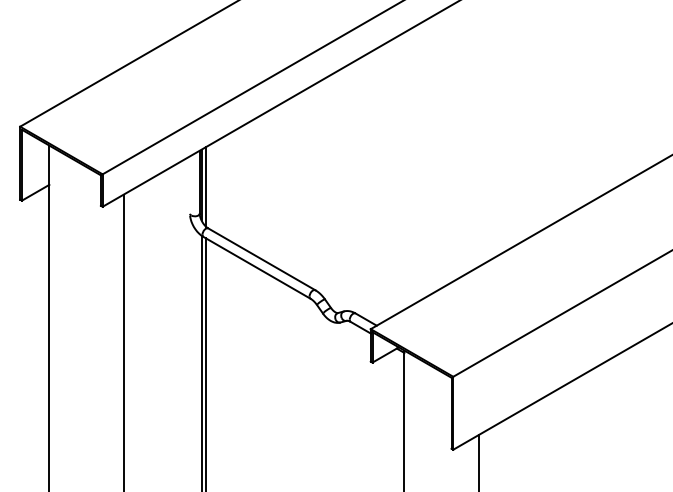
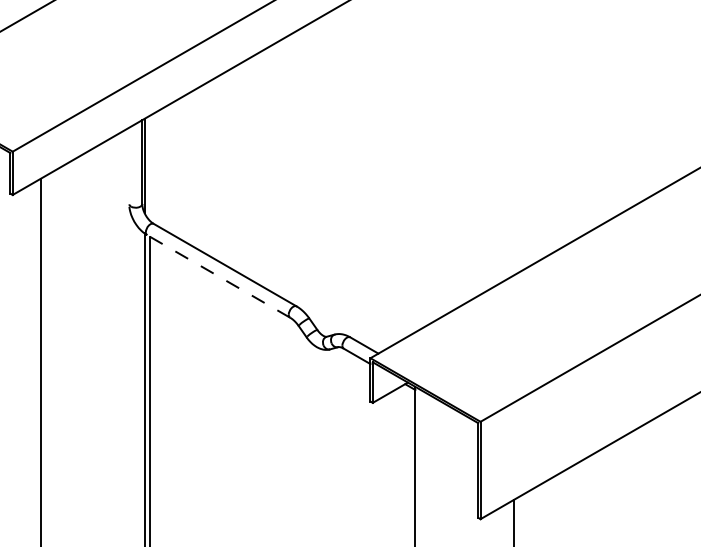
line: (205, 186) -> (149, 167), removed
line: (257, 267) -> (219, 275), solid -> dashed

